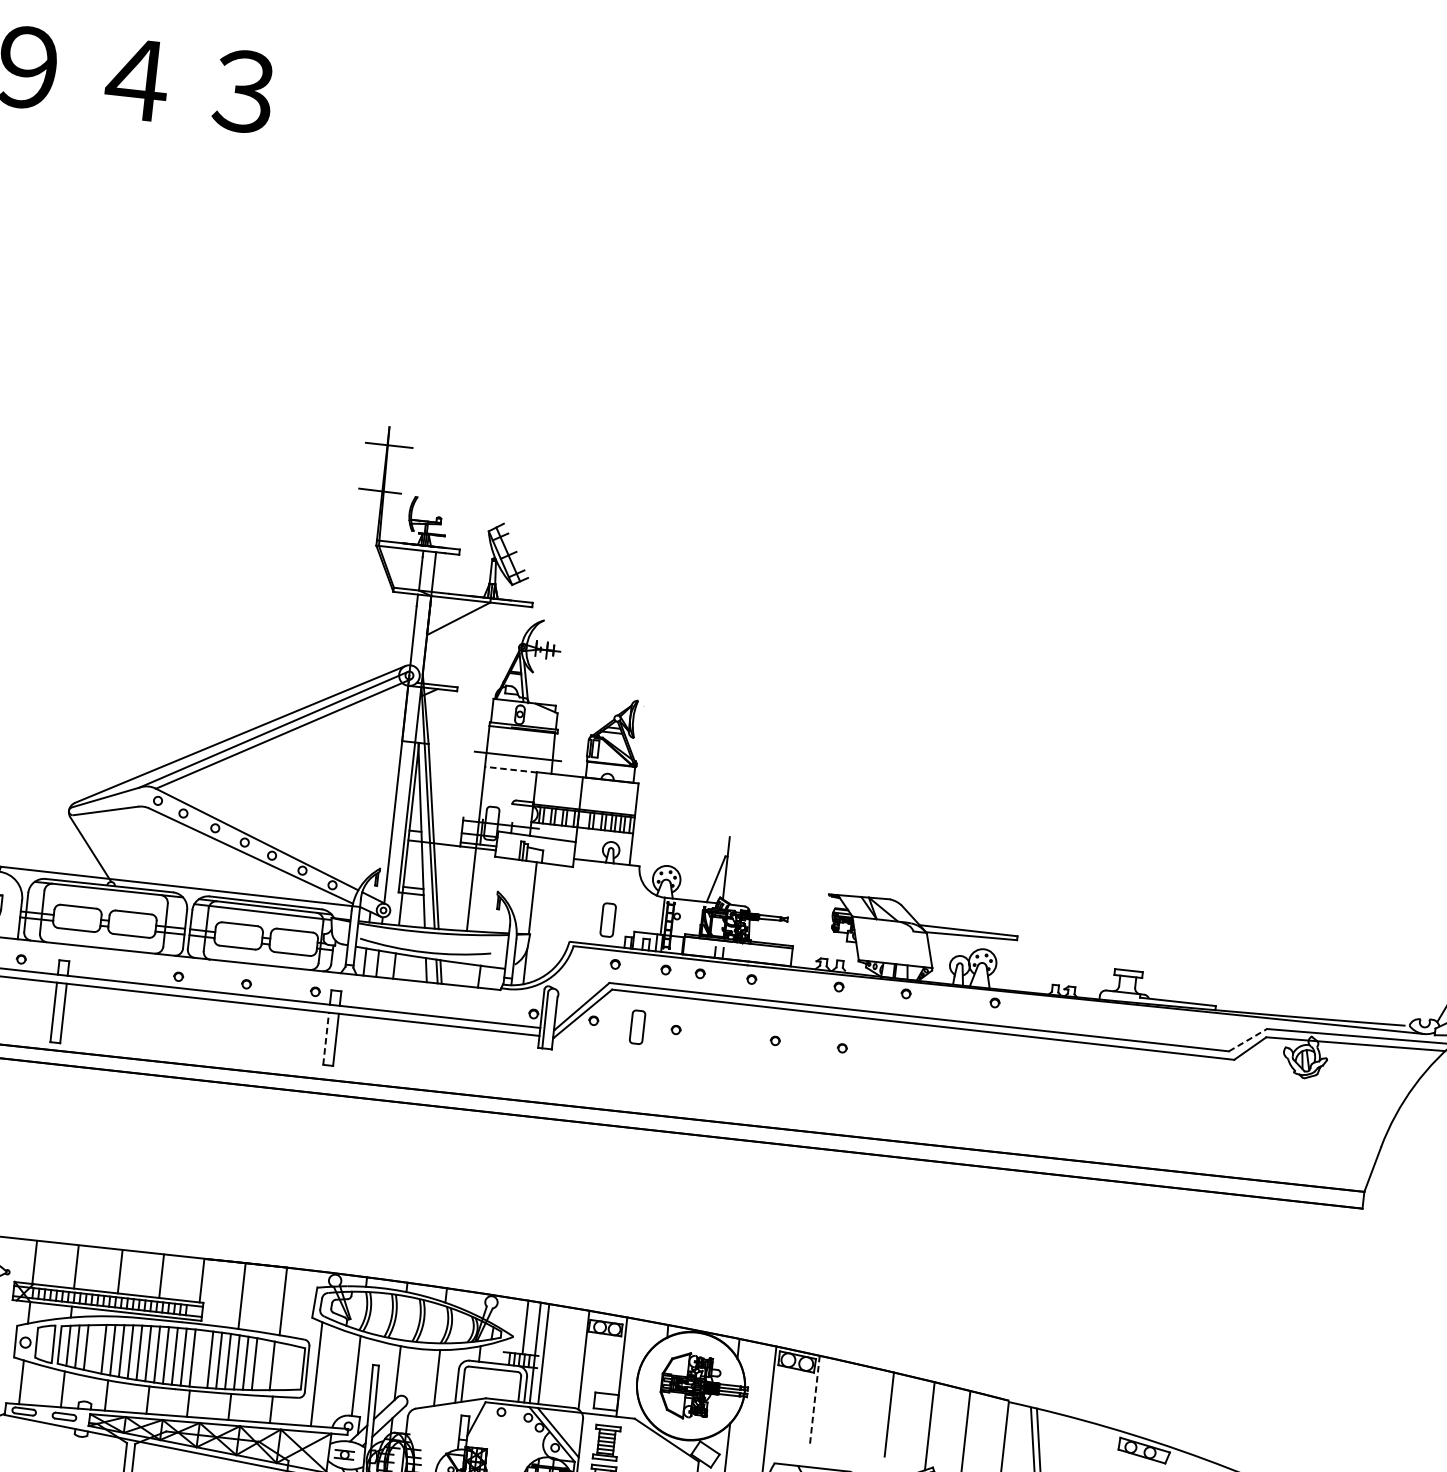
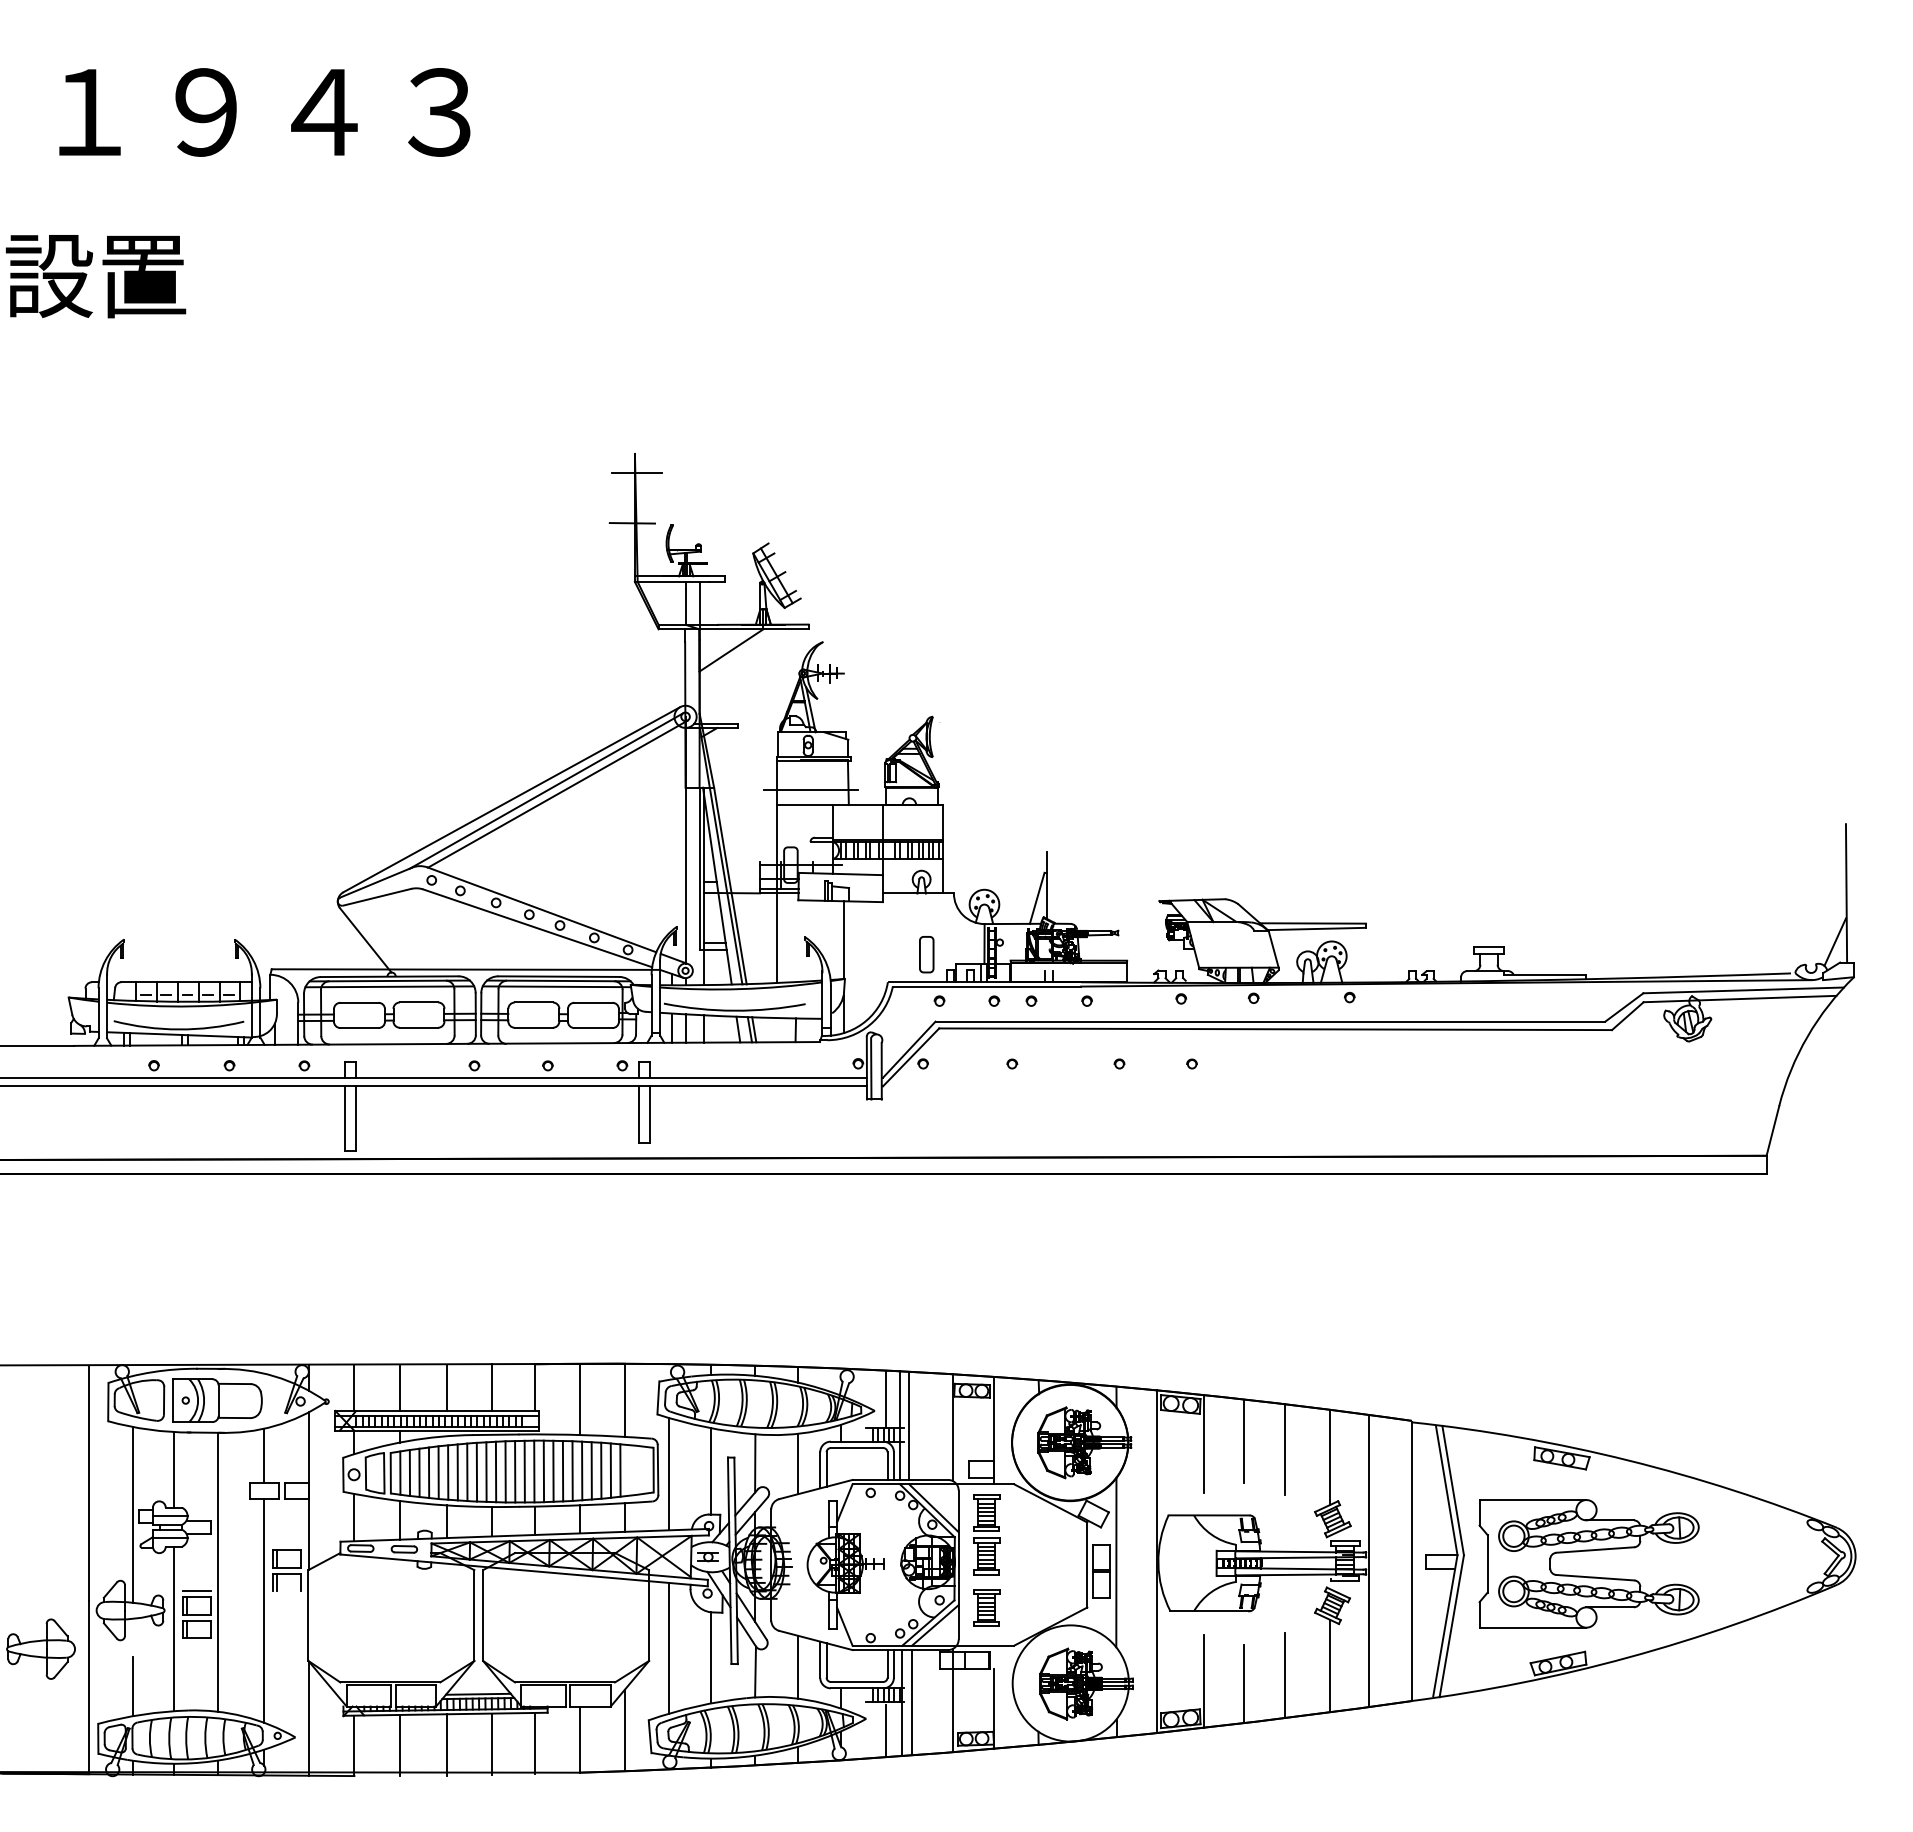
line: (510, 769) -> (804, 805), dashed -> solid
line: (108, 894) -> (389, 986), added
part: (637, 1027) -> (970, 1065), removed
line: (326, 1038) -> (639, 1114), dashed -> solid
line: (1248, 1040) -> (1624, 1007), dashed -> solid
line: (94, 1348) -> (428, 1472), added
line: (201, 1358) -> (543, 1471), added
line: (263, 1364) -> (610, 1470), added
line: (815, 1401) -> (1204, 1444), dashed -> solid
line: (852, 1402) -> (1244, 1441), added

